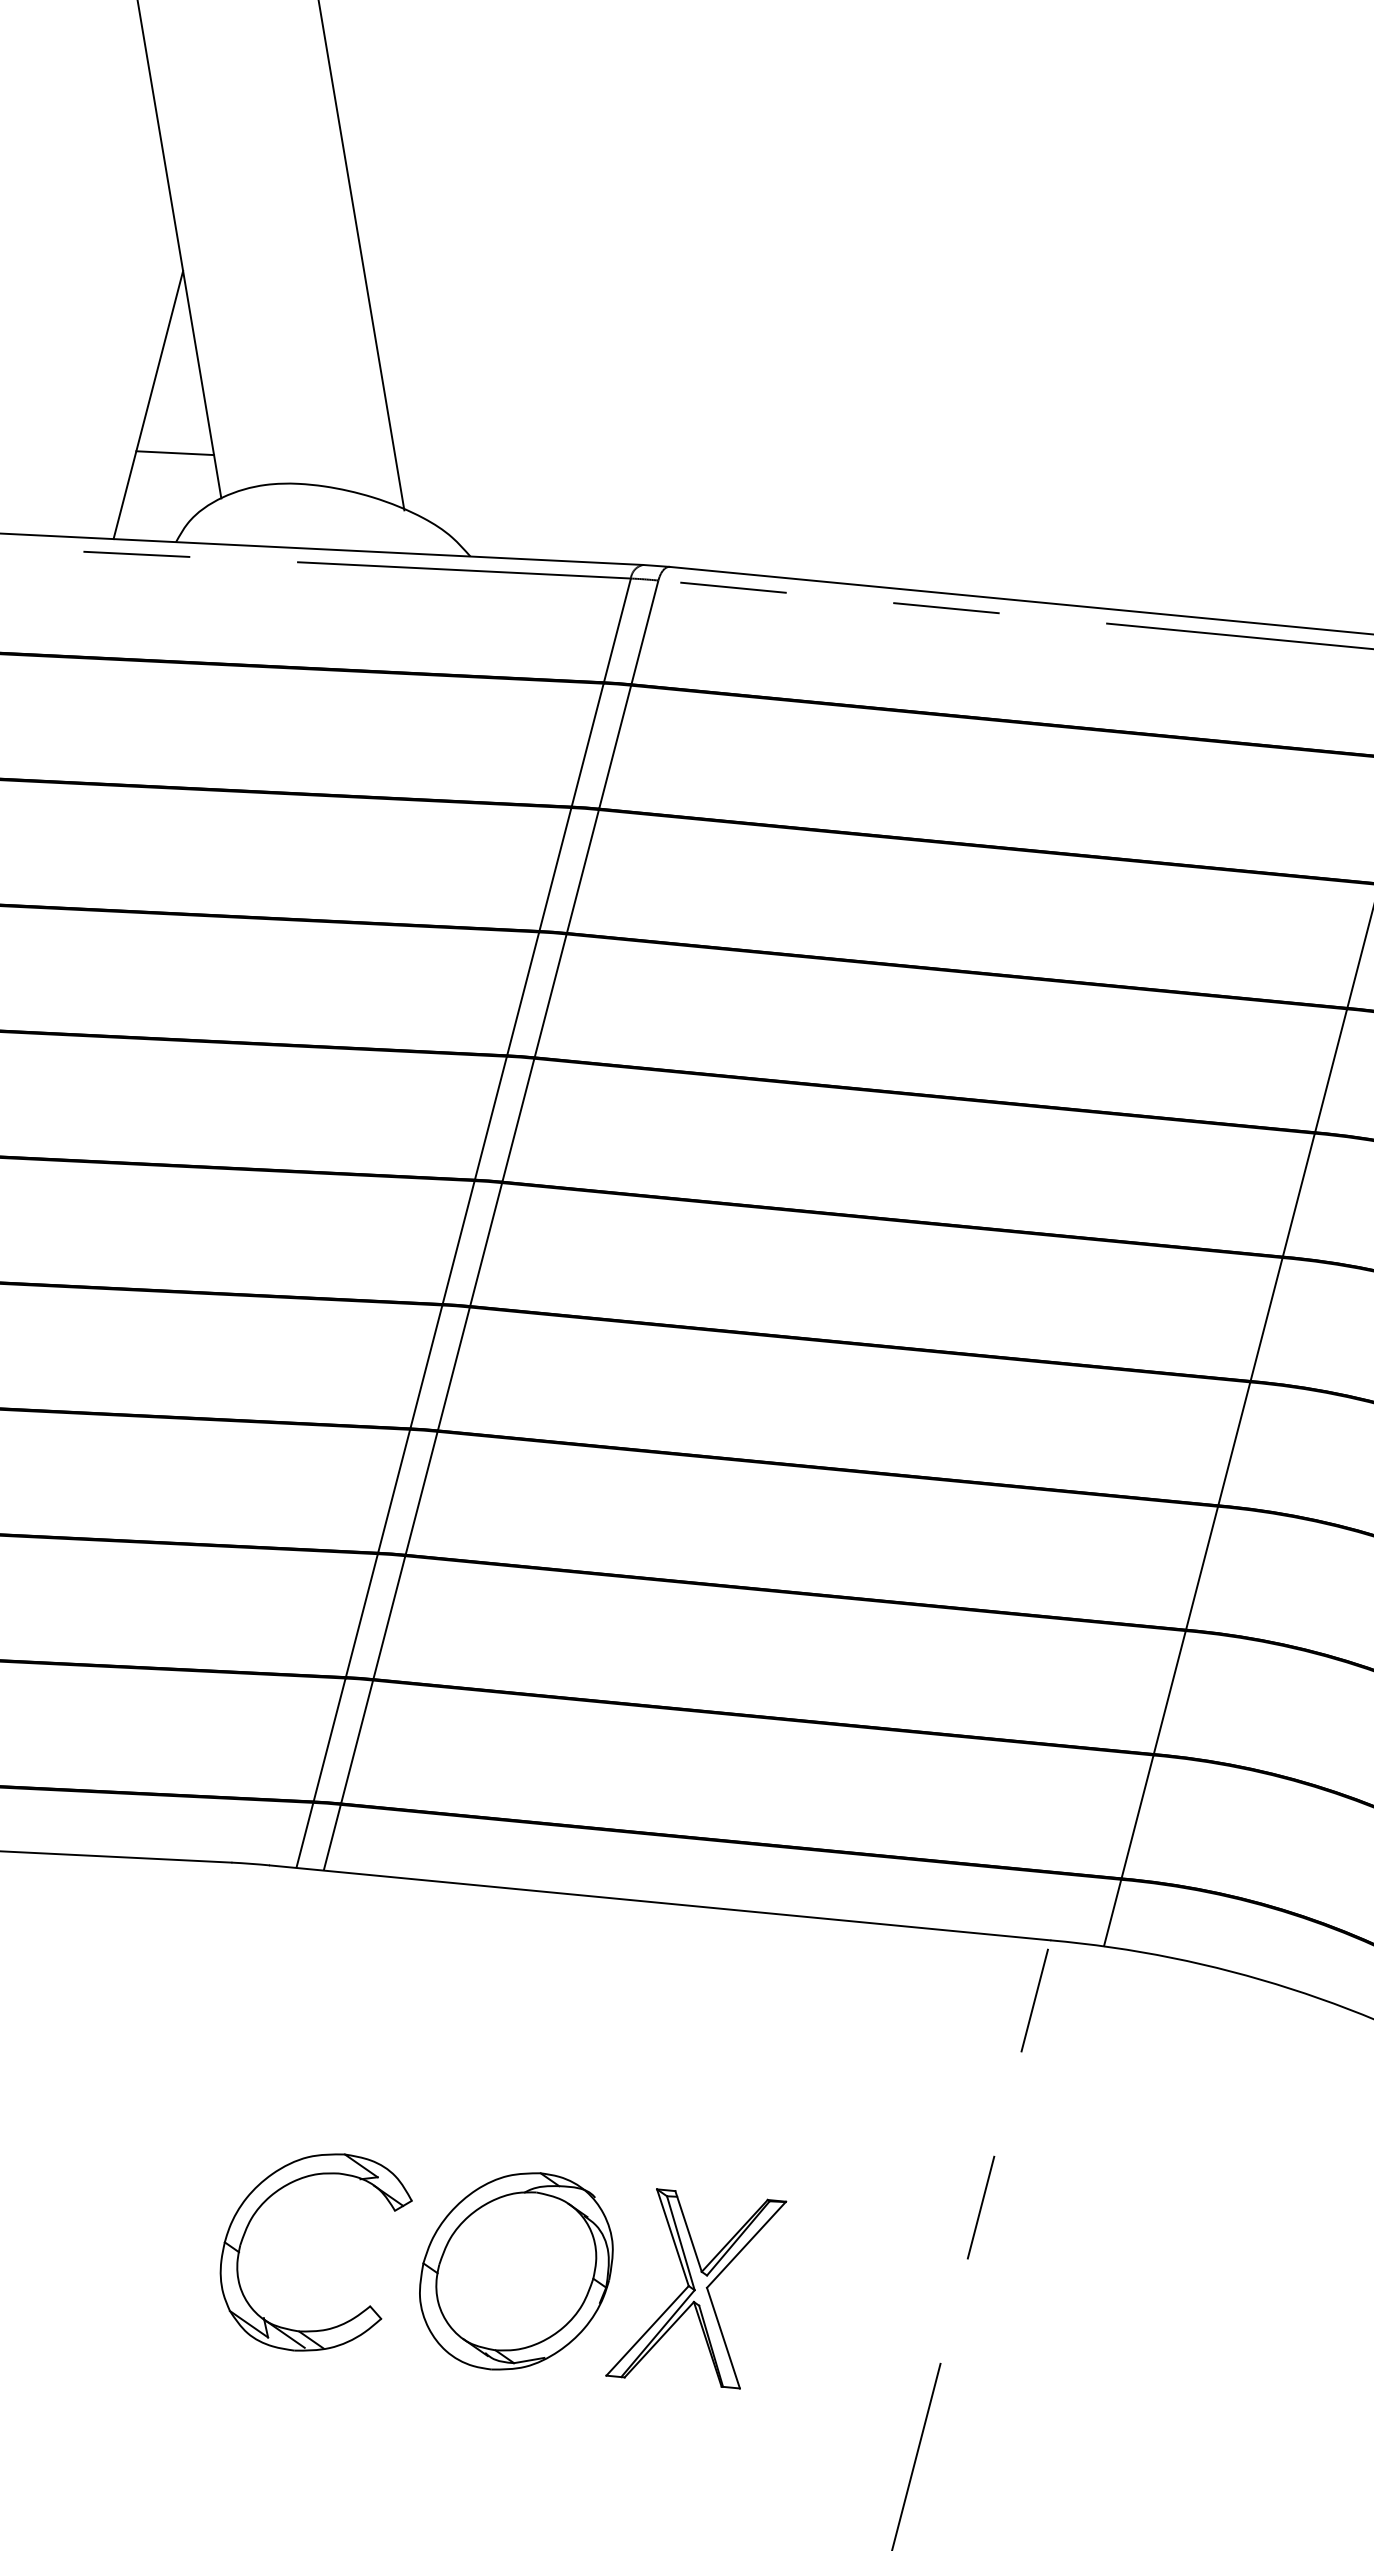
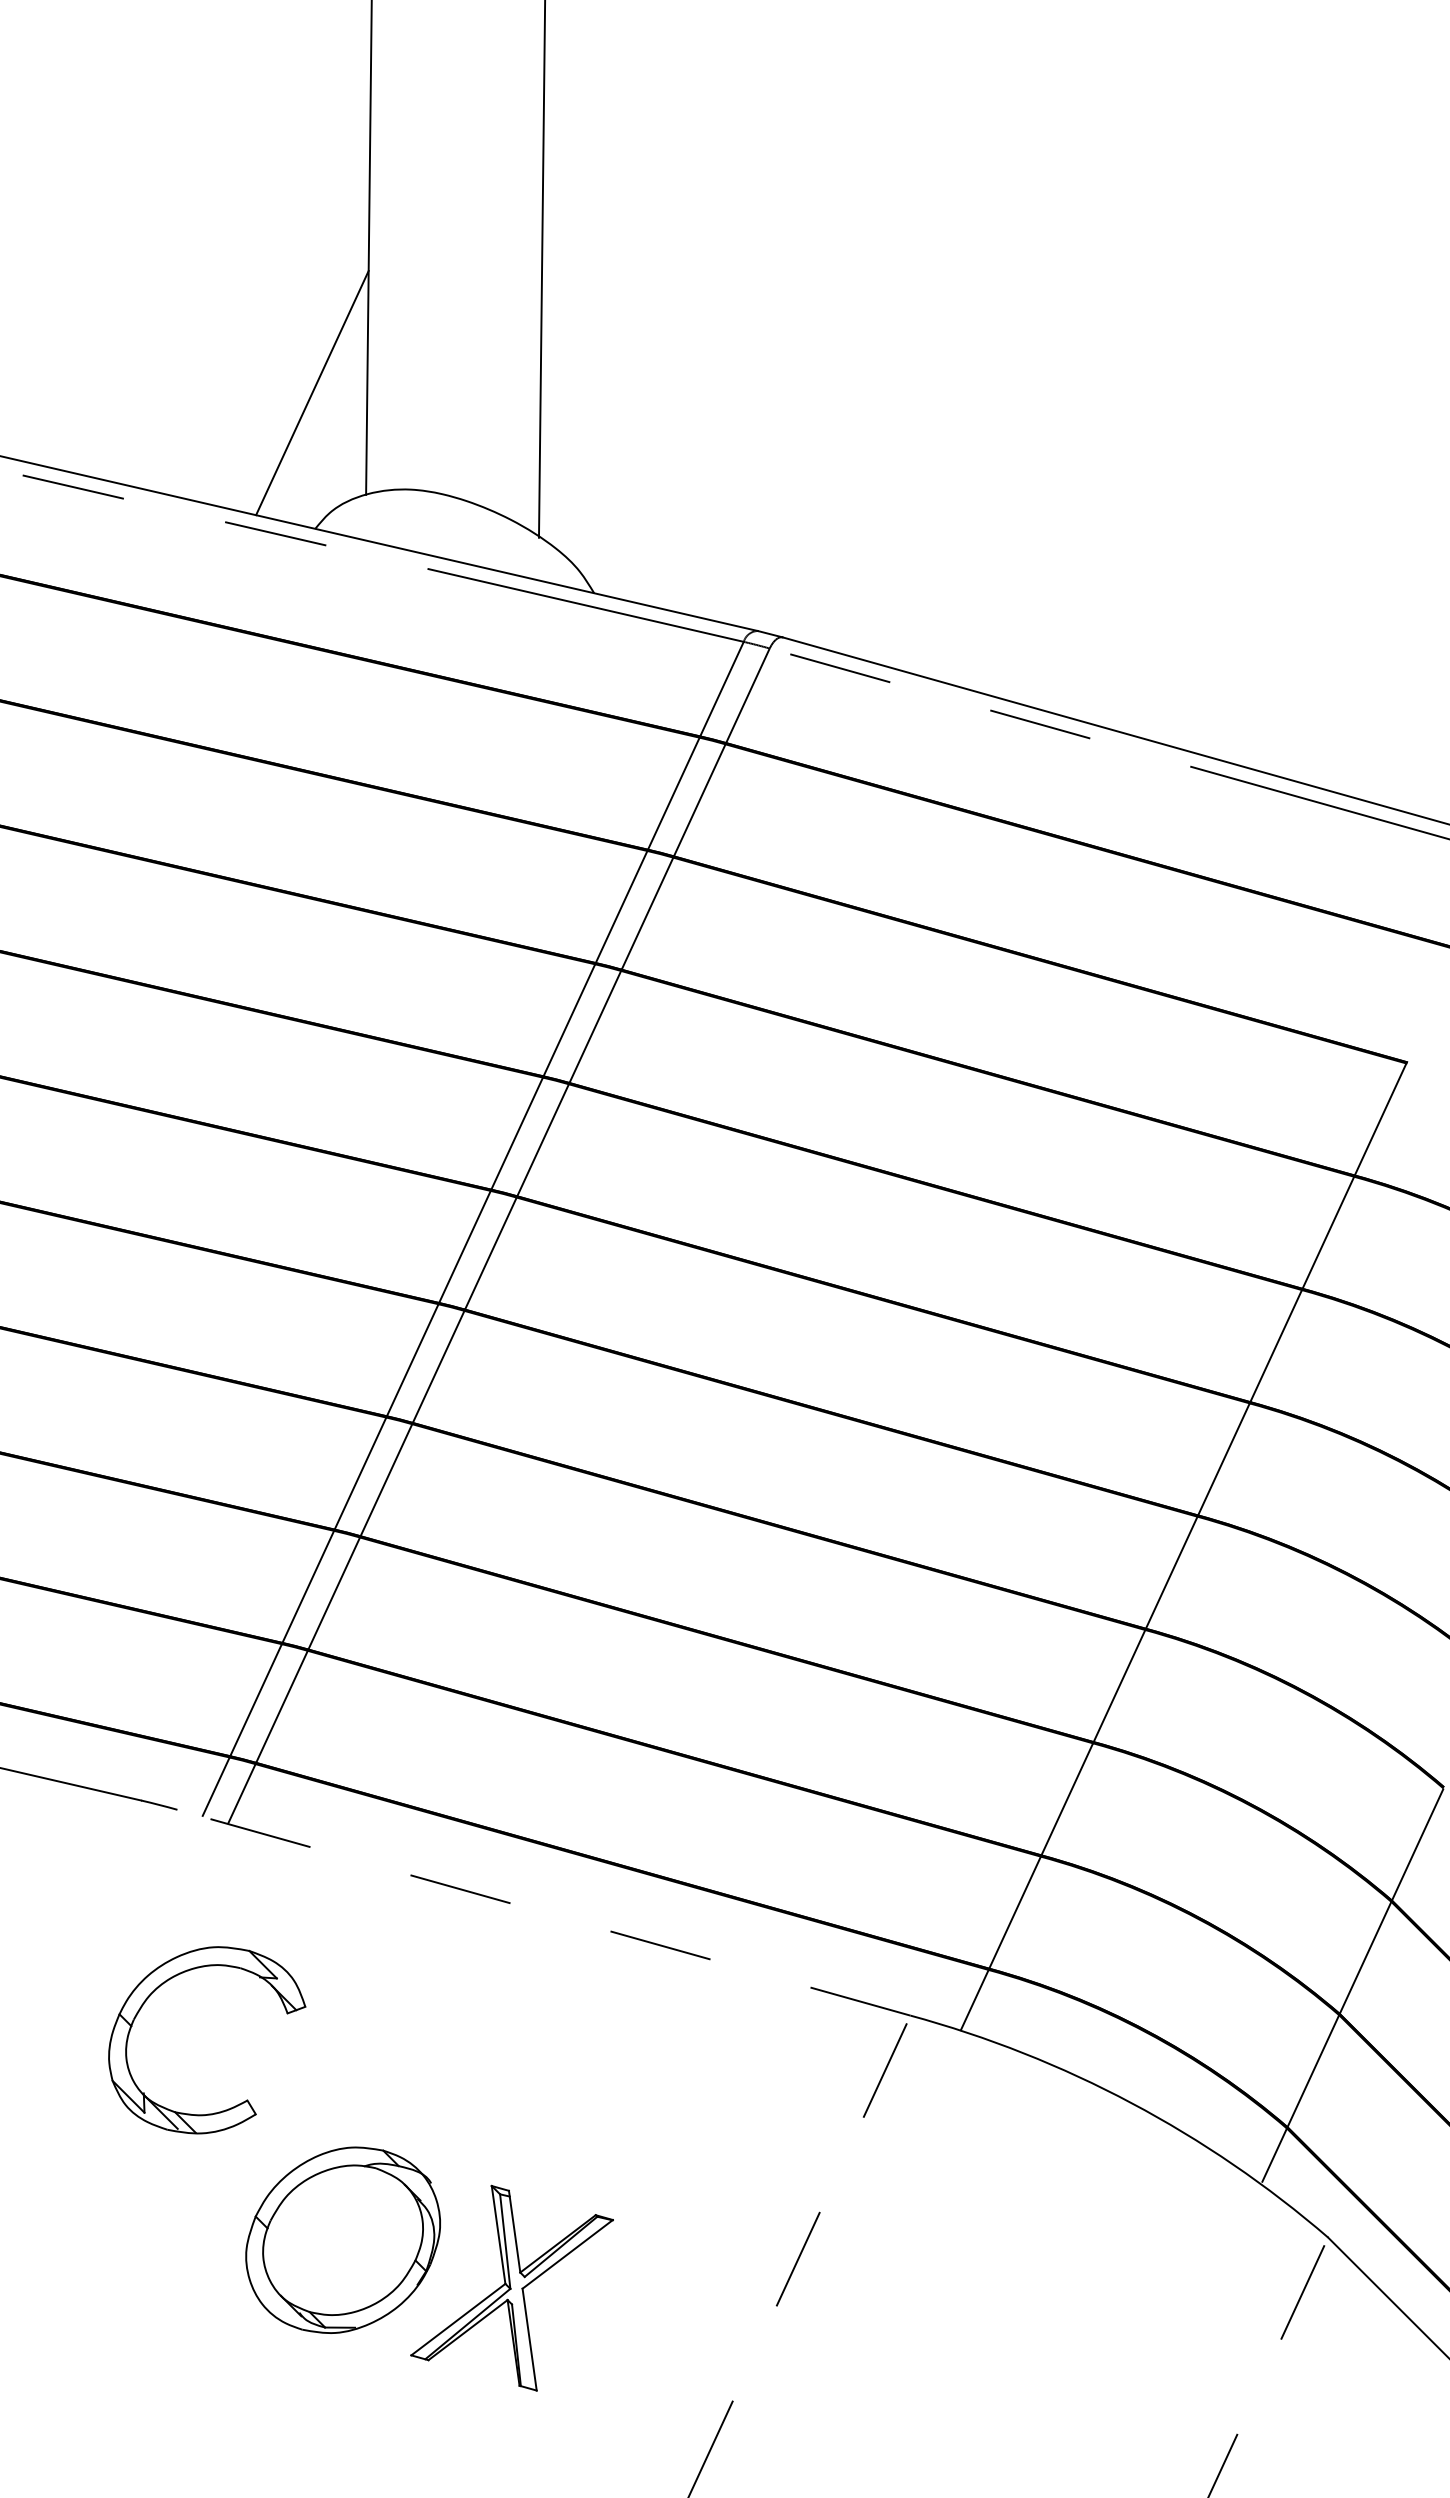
line: (174, 453) -> (329, 443), removed
line: (659, 1902) -> (543, 1912), solid -> dashed
part: (362, 2310) -> (239, 2103), moved

